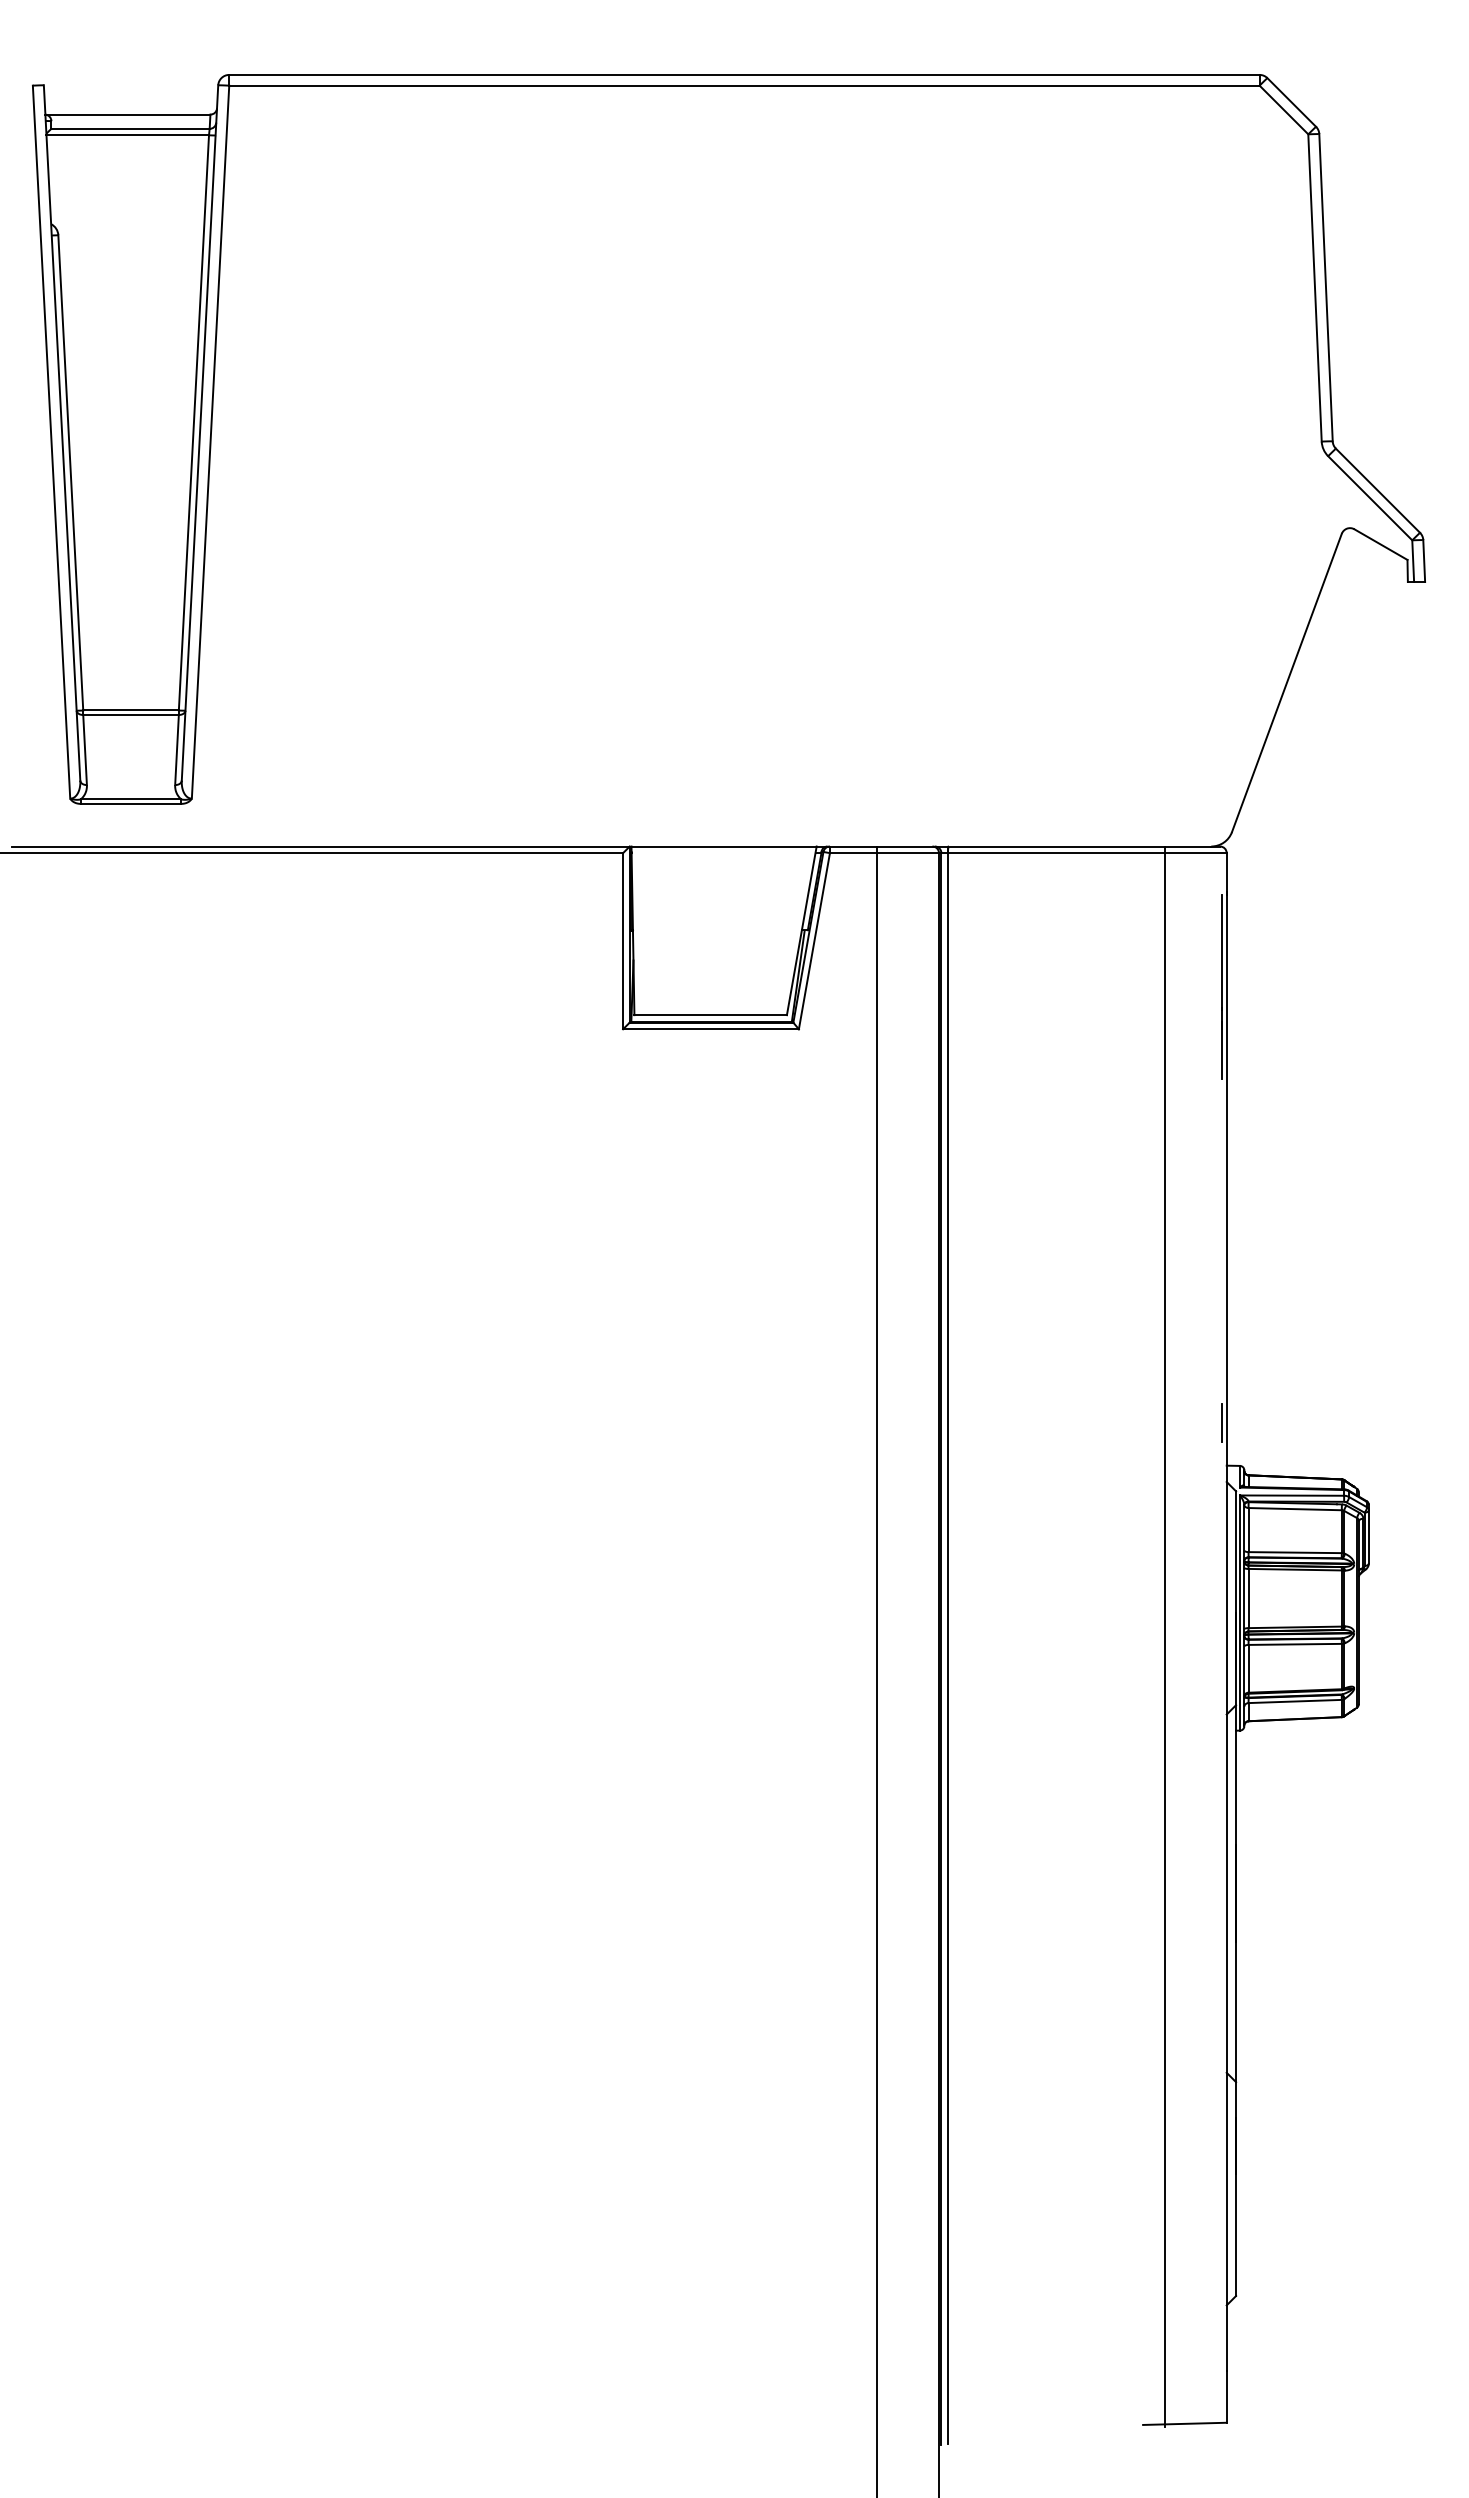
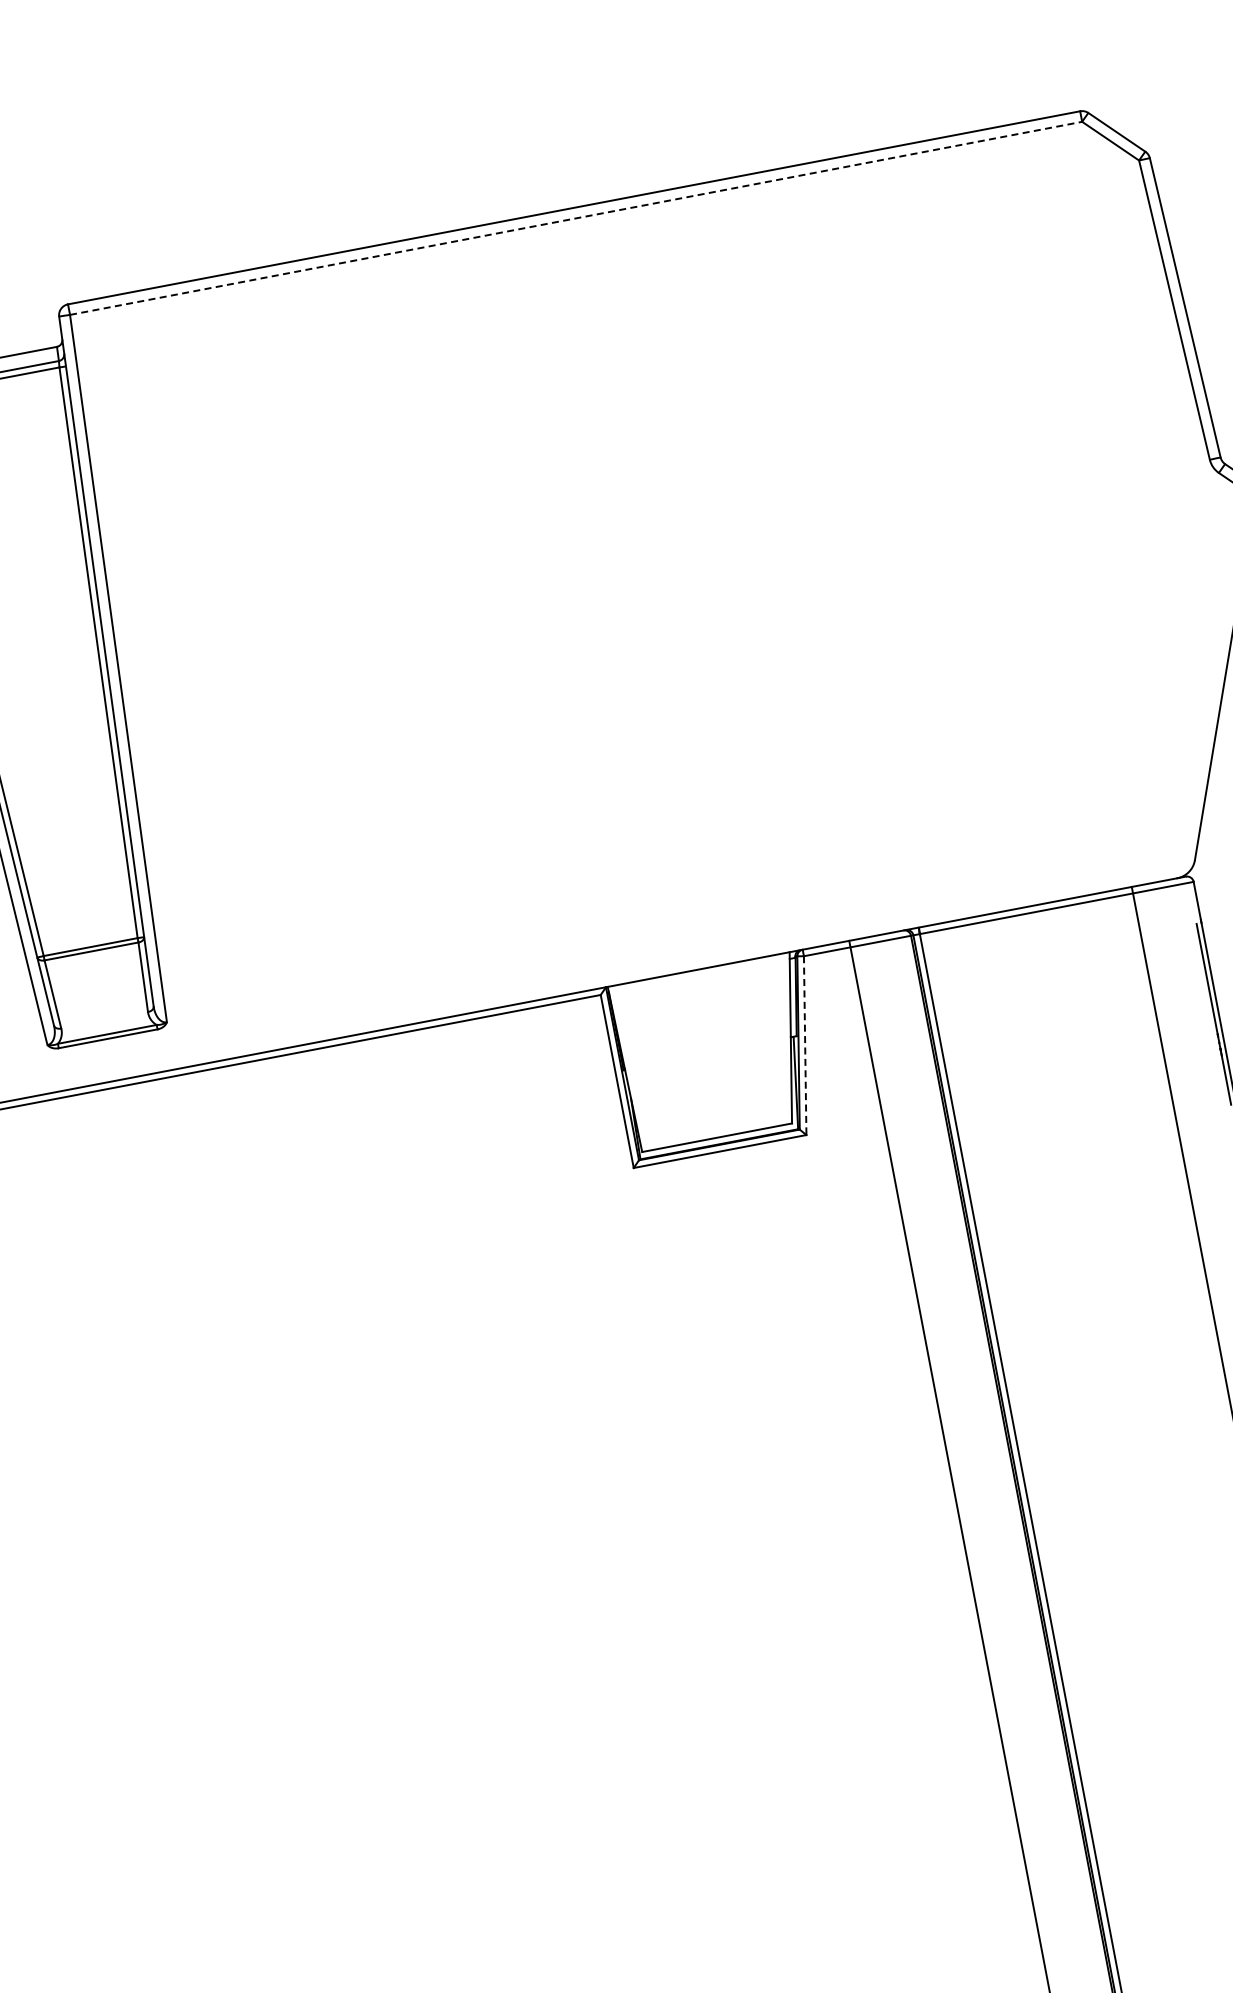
line: (744, 85) -> (576, 218), solid -> dashed
line: (814, 941) -> (805, 1045), solid -> dashed

